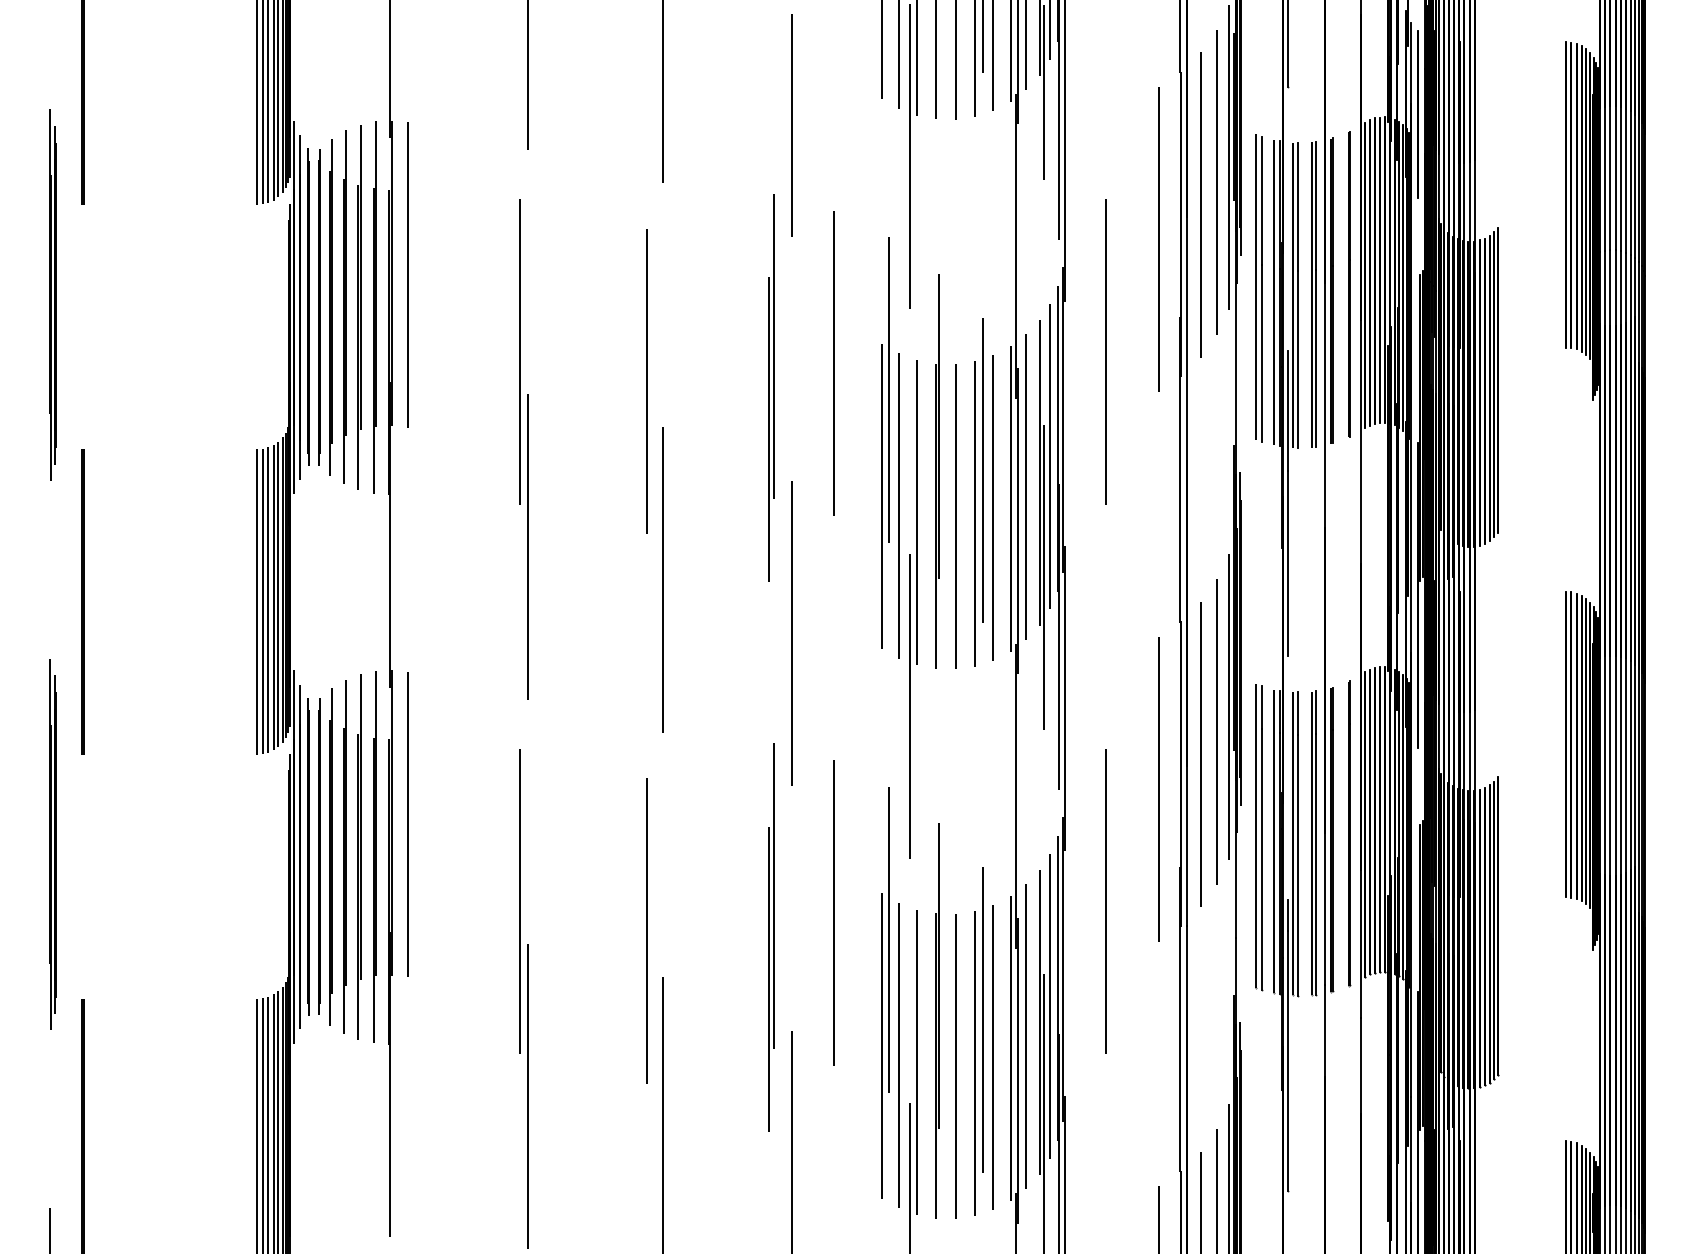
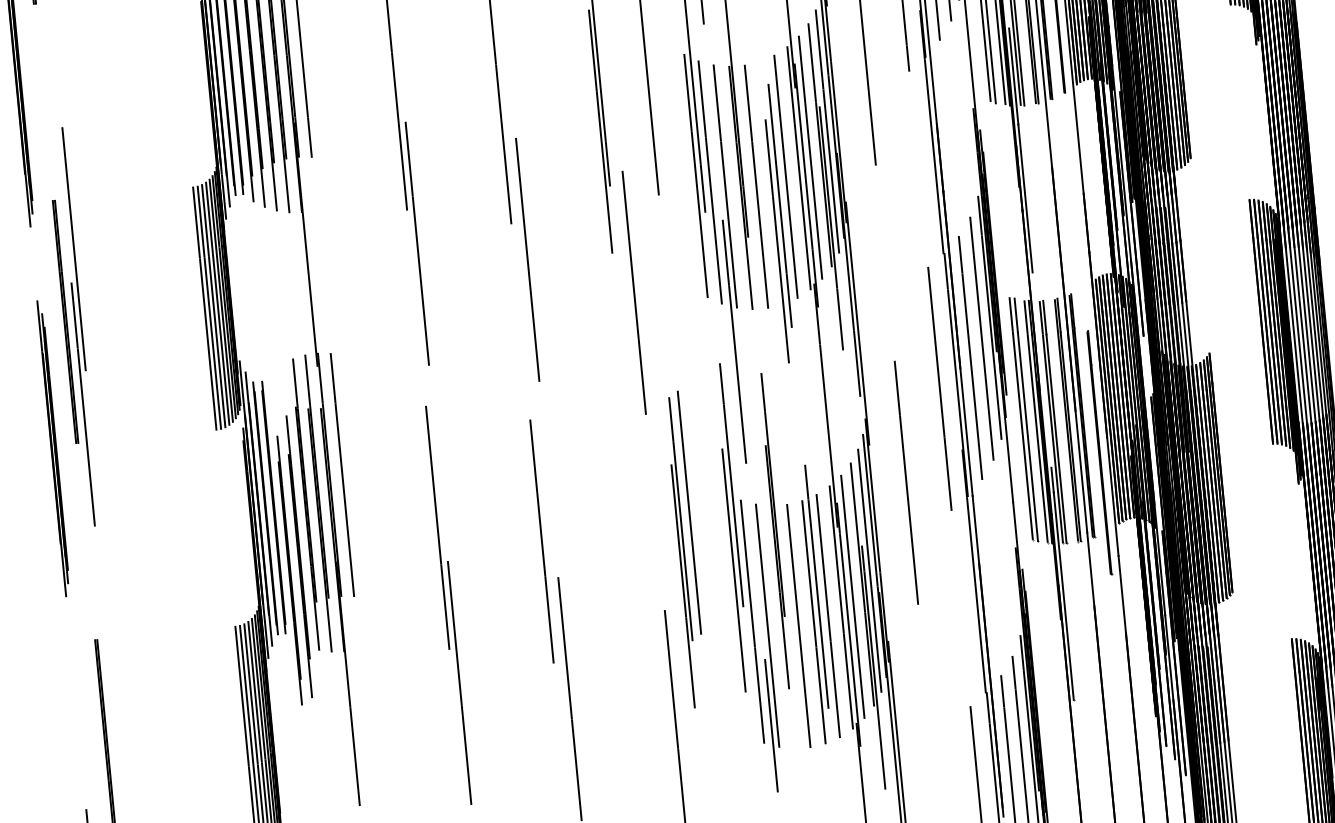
part: (978, 492) -> (778, 223), moved
part: (98, 609) -> (78, 326), added
line: (1349, 833) -> (1099, 452), moved
part: (52, 844) -> (53, 448), moved
line: (330, 856) -> (289, 570), moved
line: (344, 856) -> (299, 556), moved
part: (771, 937) -> (681, 552), moved
part: (885, 992) -> (732, 527), moved
part: (937, 1020) -> (774, 530), moved

